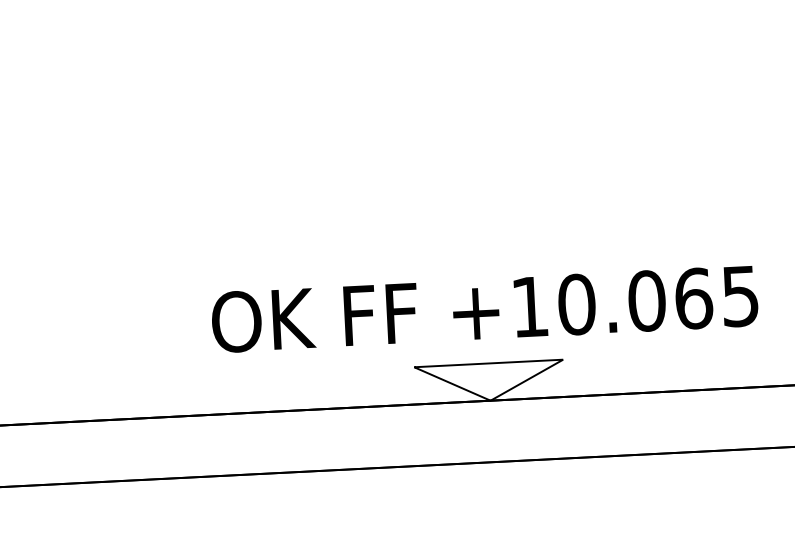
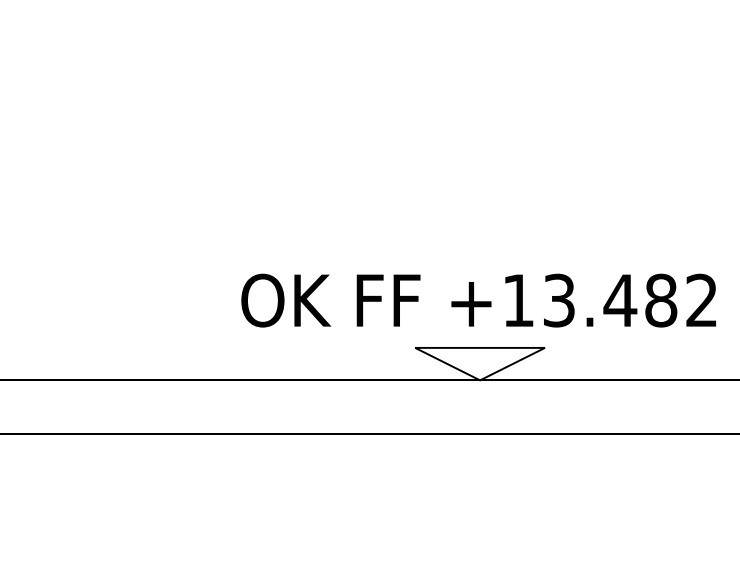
text: (657, 300) -> (629, 300), +10.065 -> +13.482

